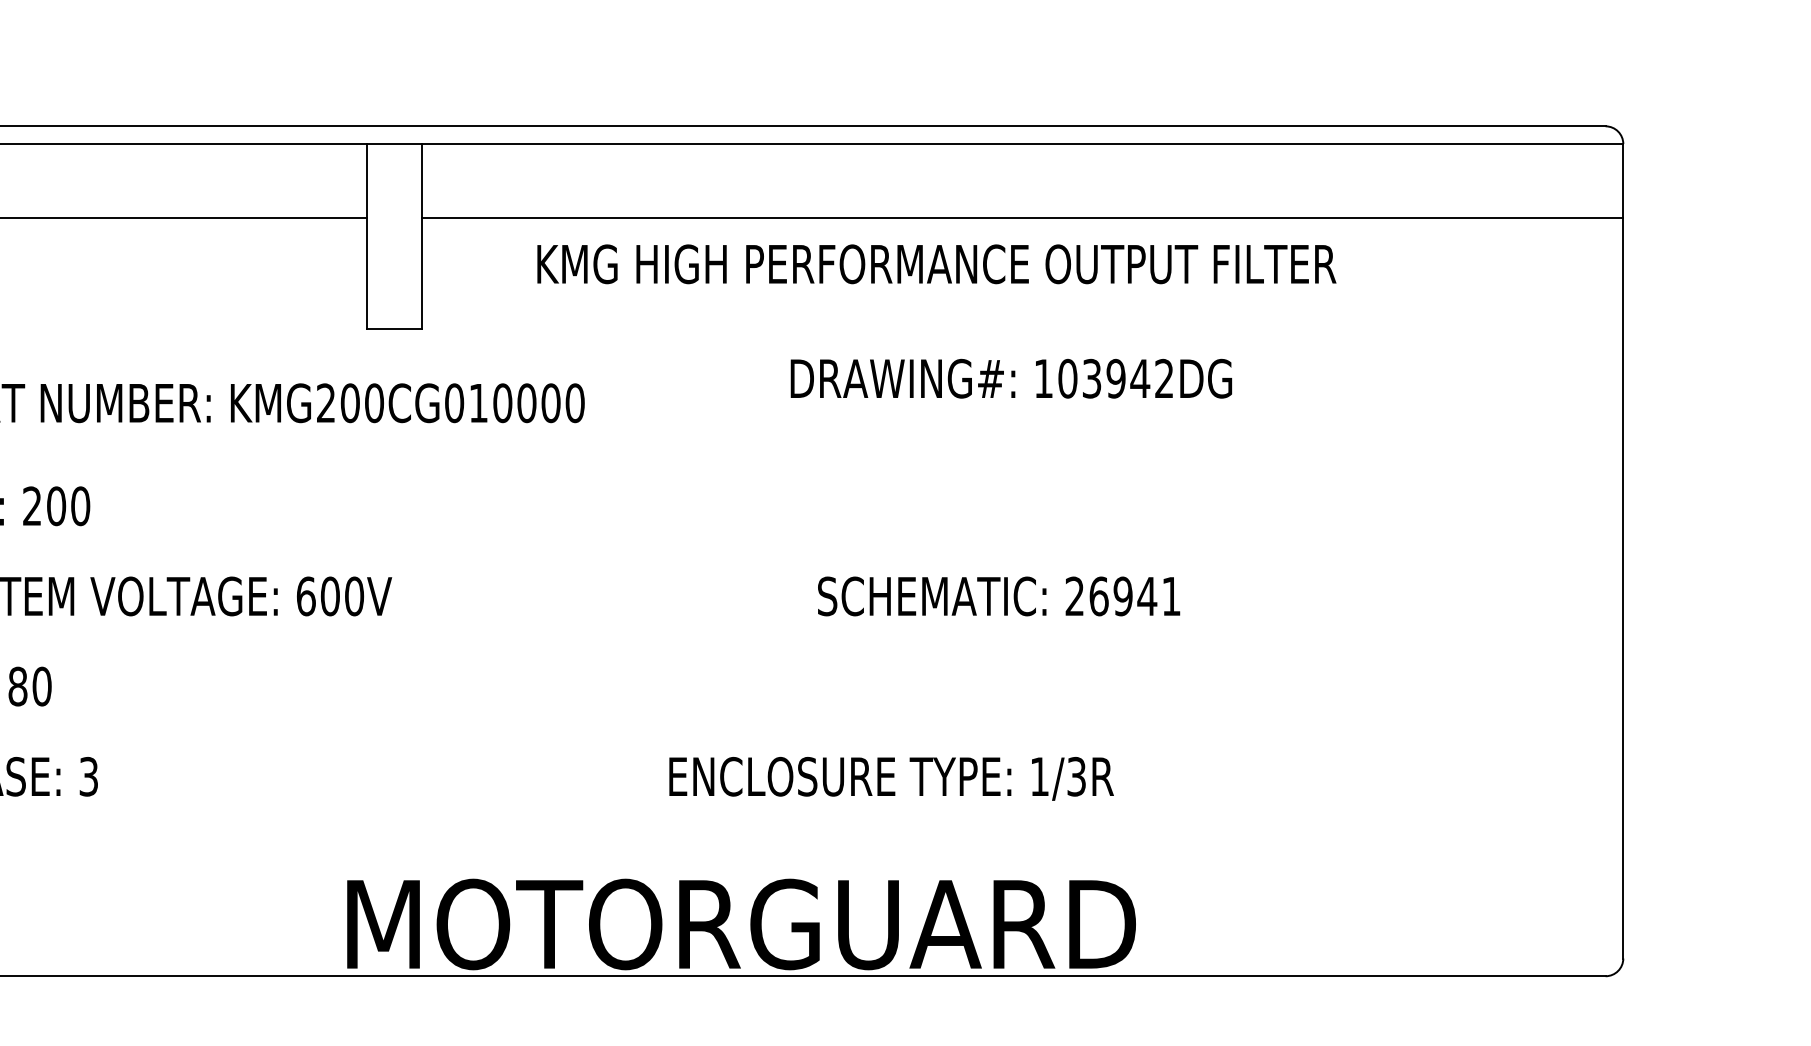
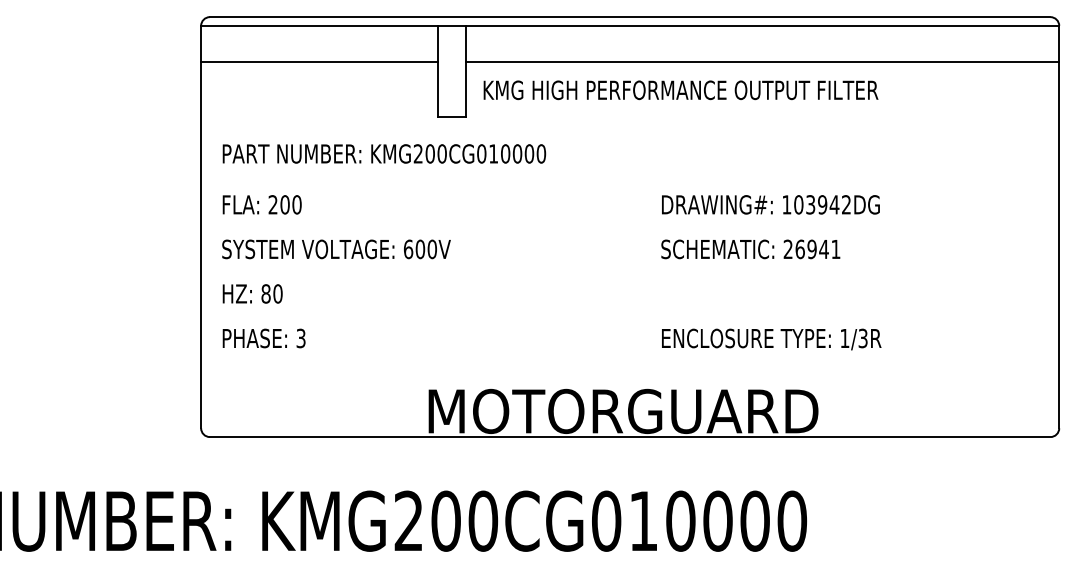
text: (935, 264) -> (680, 90), moved
text: (1010, 378) -> (770, 204), moved
text: (891, 778) -> (771, 339), moved

